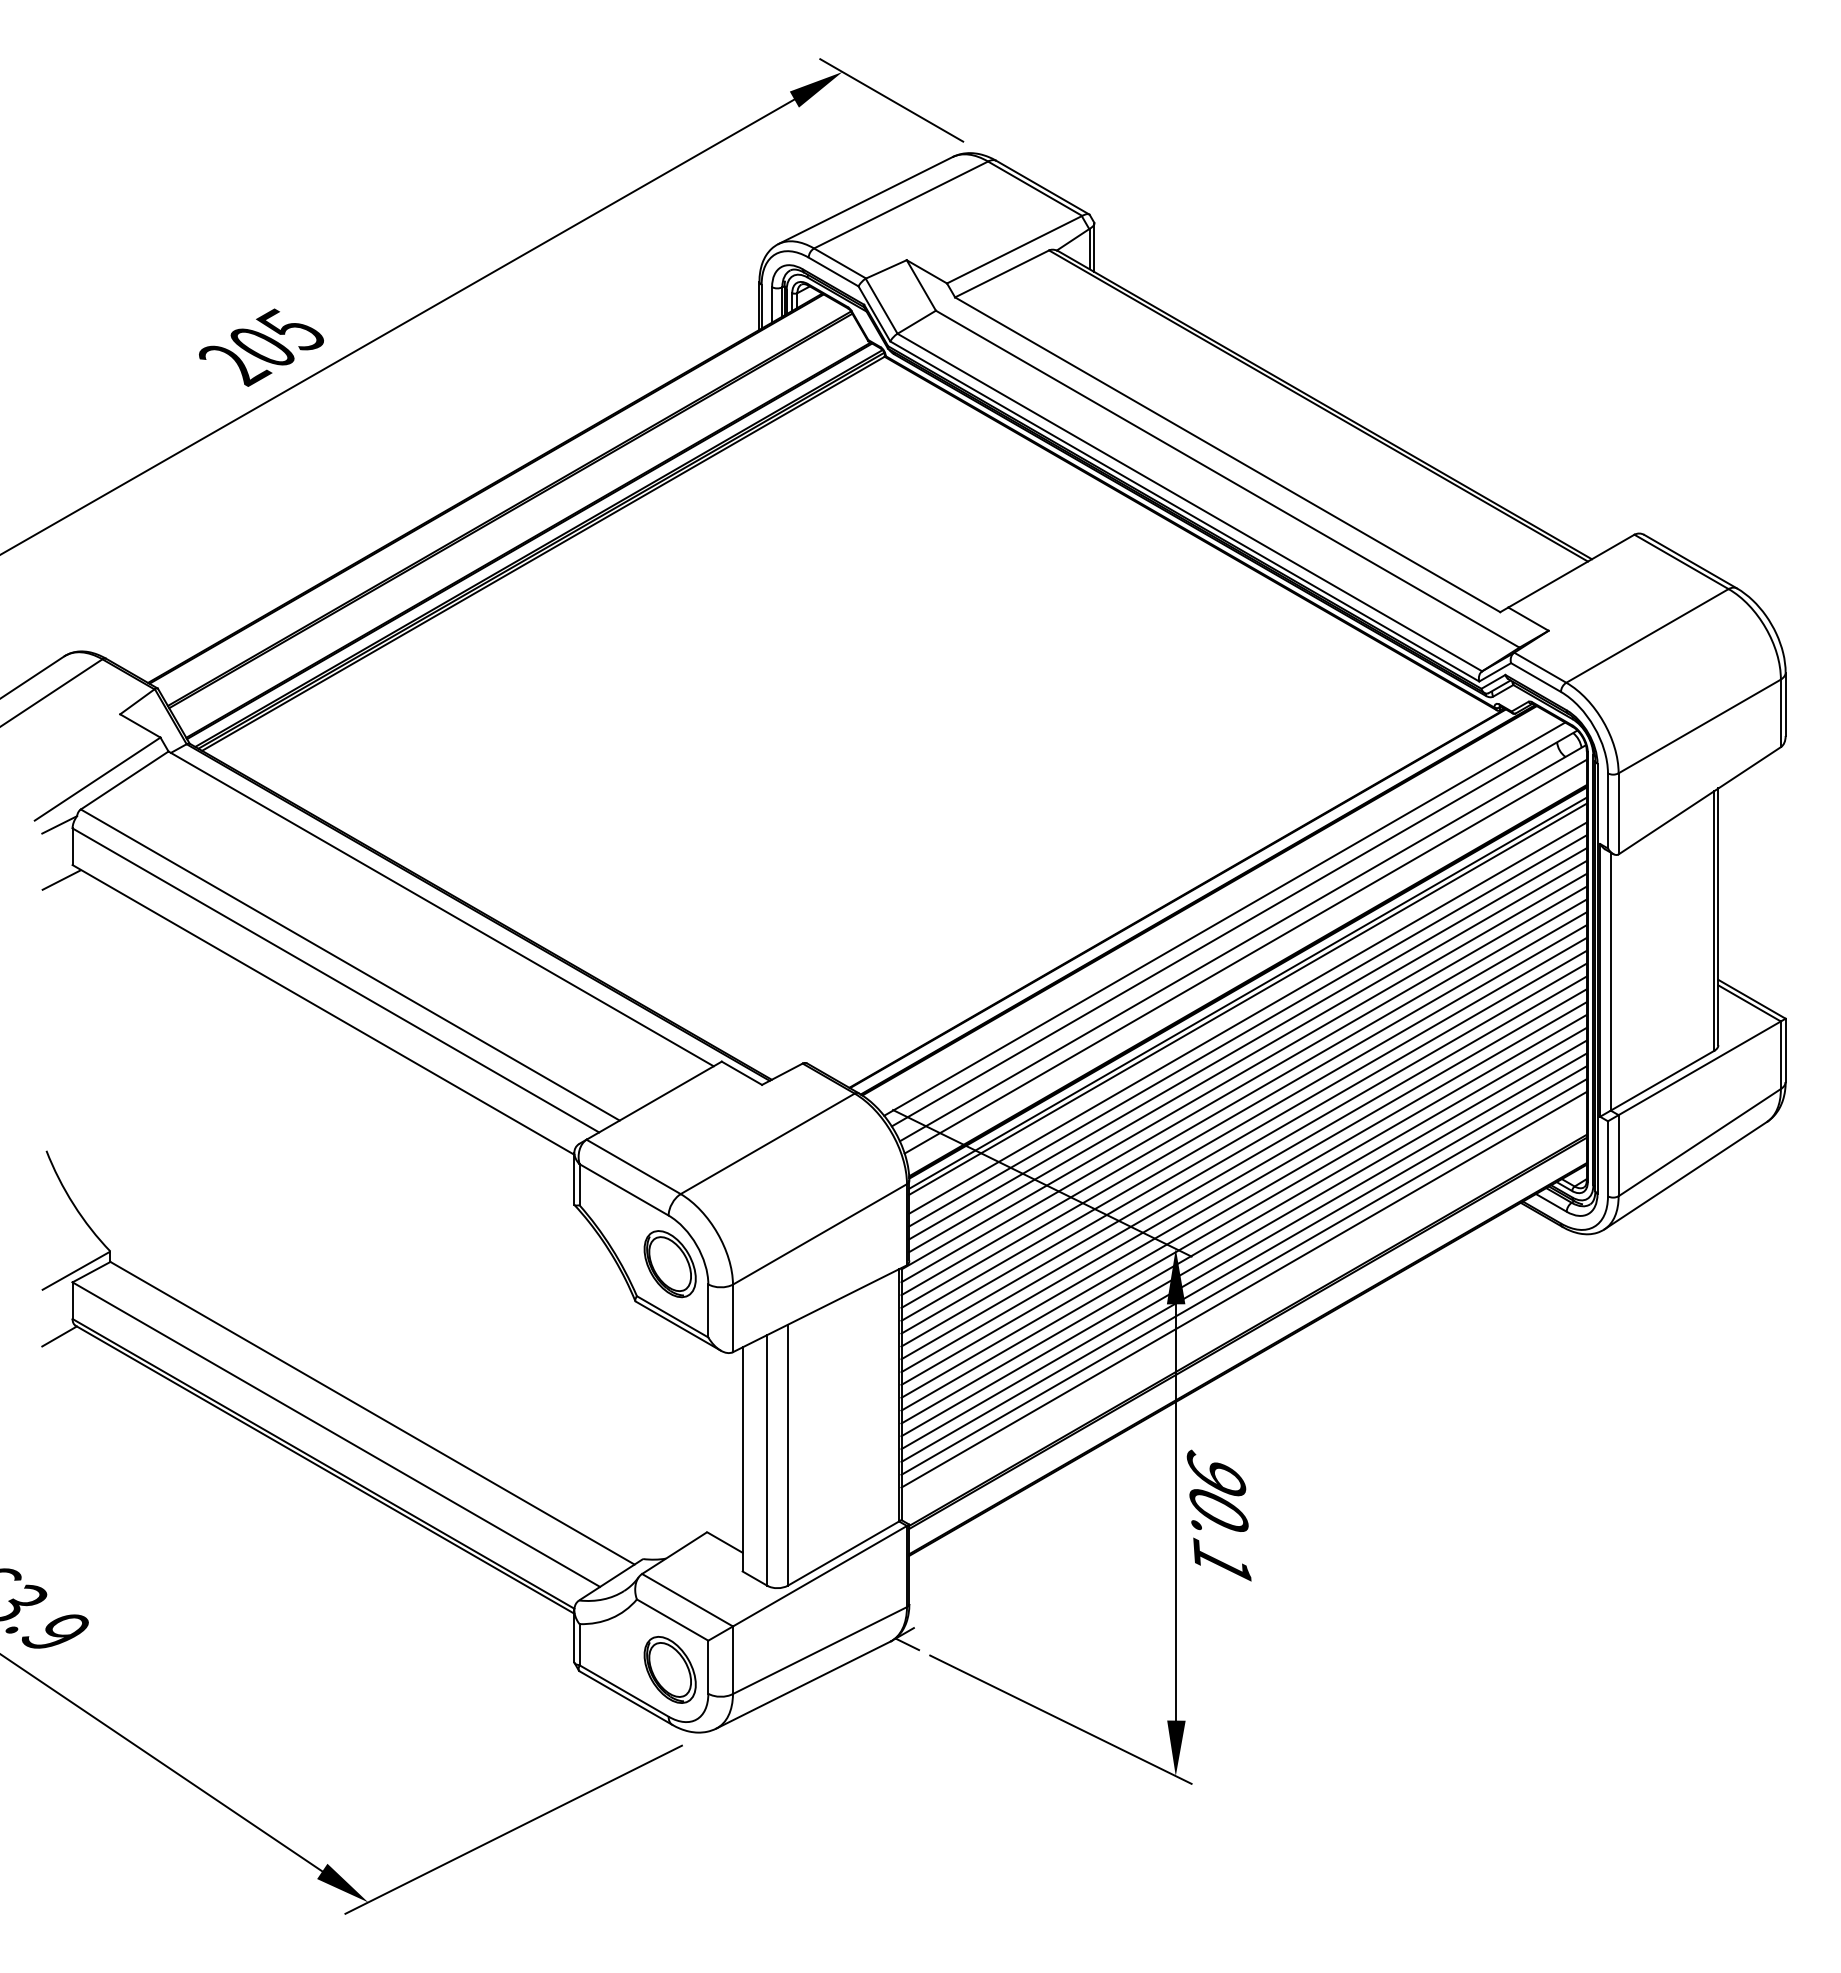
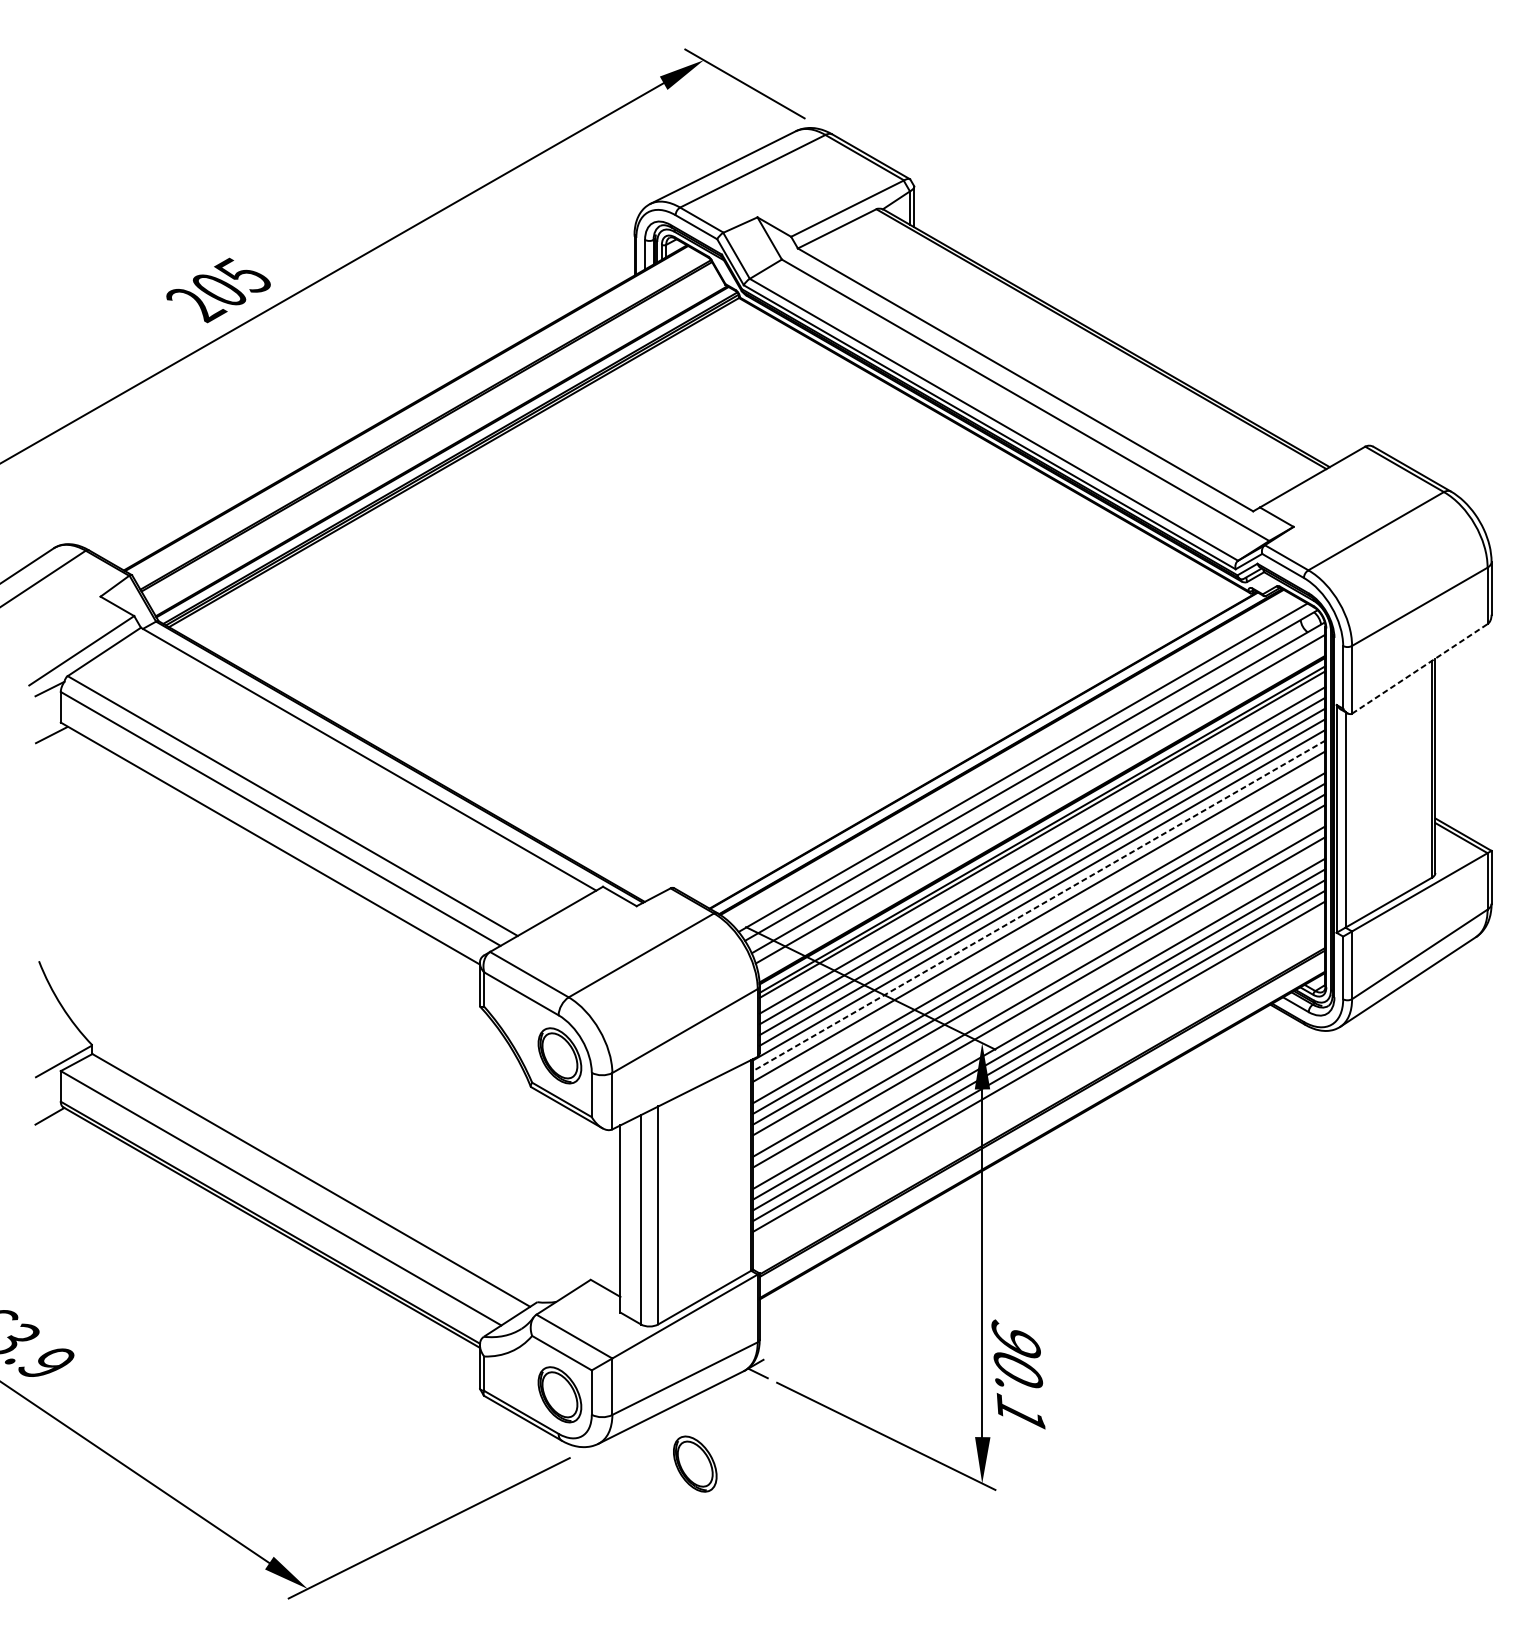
line: (1700, 800) -> (1420, 668), solid -> dashed
line: (1244, 1084) -> (1039, 905), solid -> dashed
line: (1243, 1109) -> (1038, 926), removed
line: (1243, 1174) -> (1038, 981), removed
line: (1243, 1212) -> (1038, 1012), removed
line: (1243, 1289) -> (1038, 1077), removed
text: (1218, 1515) -> (1017, 1374), moved
part: (831, 1752) -> (694, 1463), added

